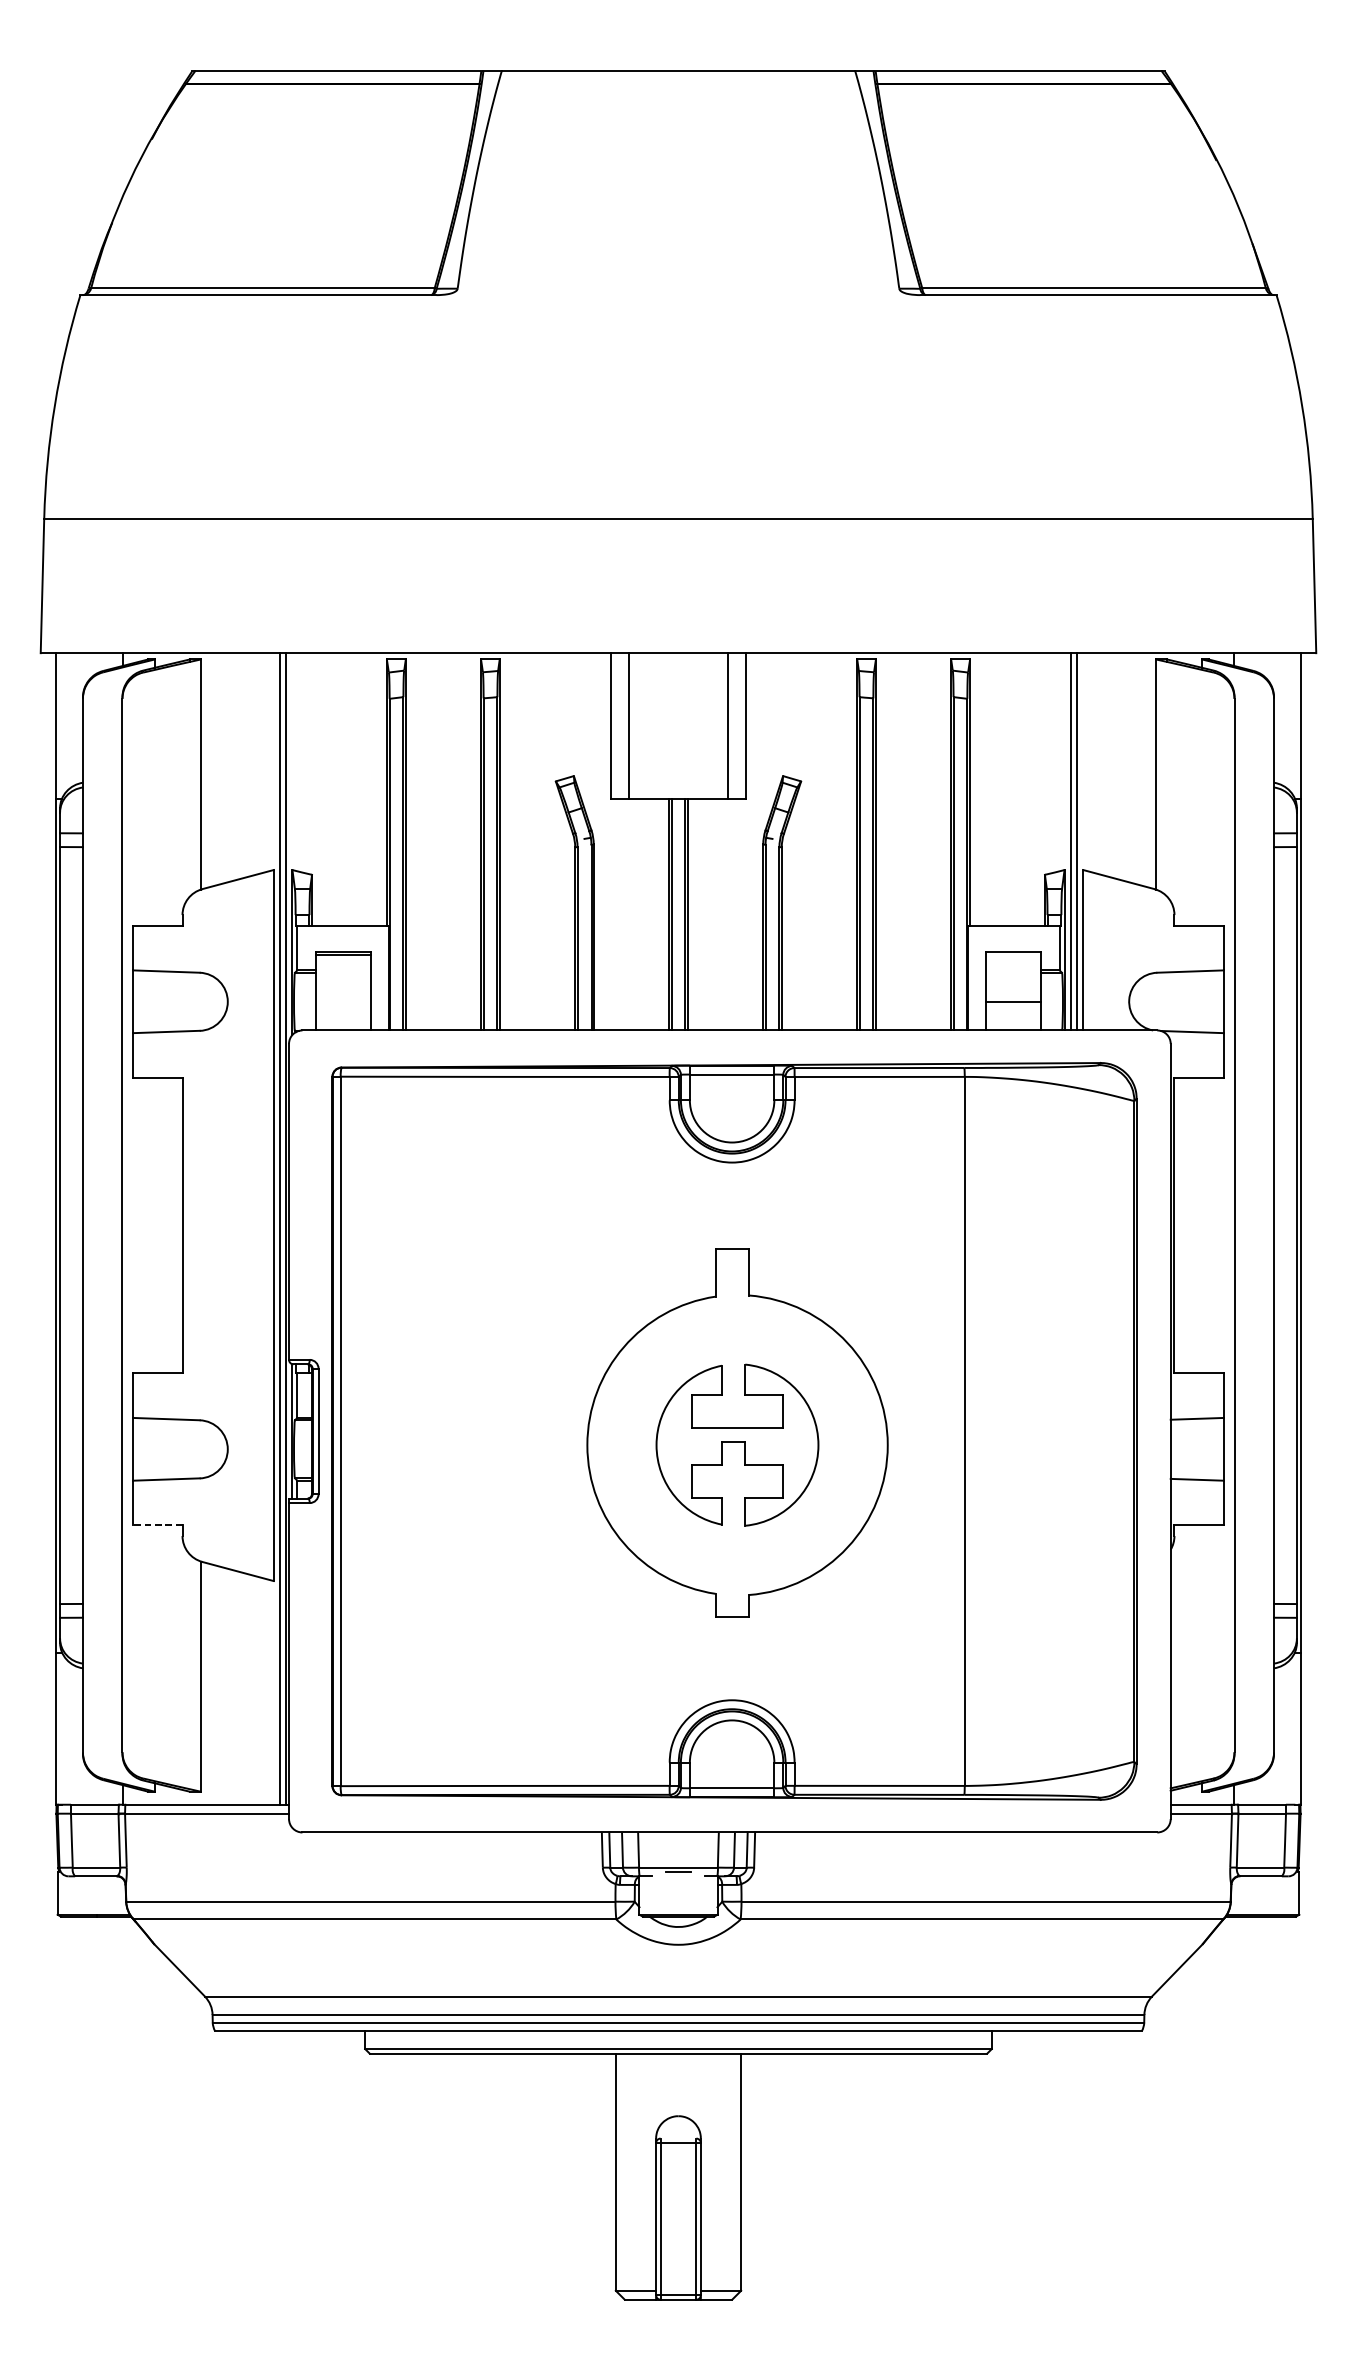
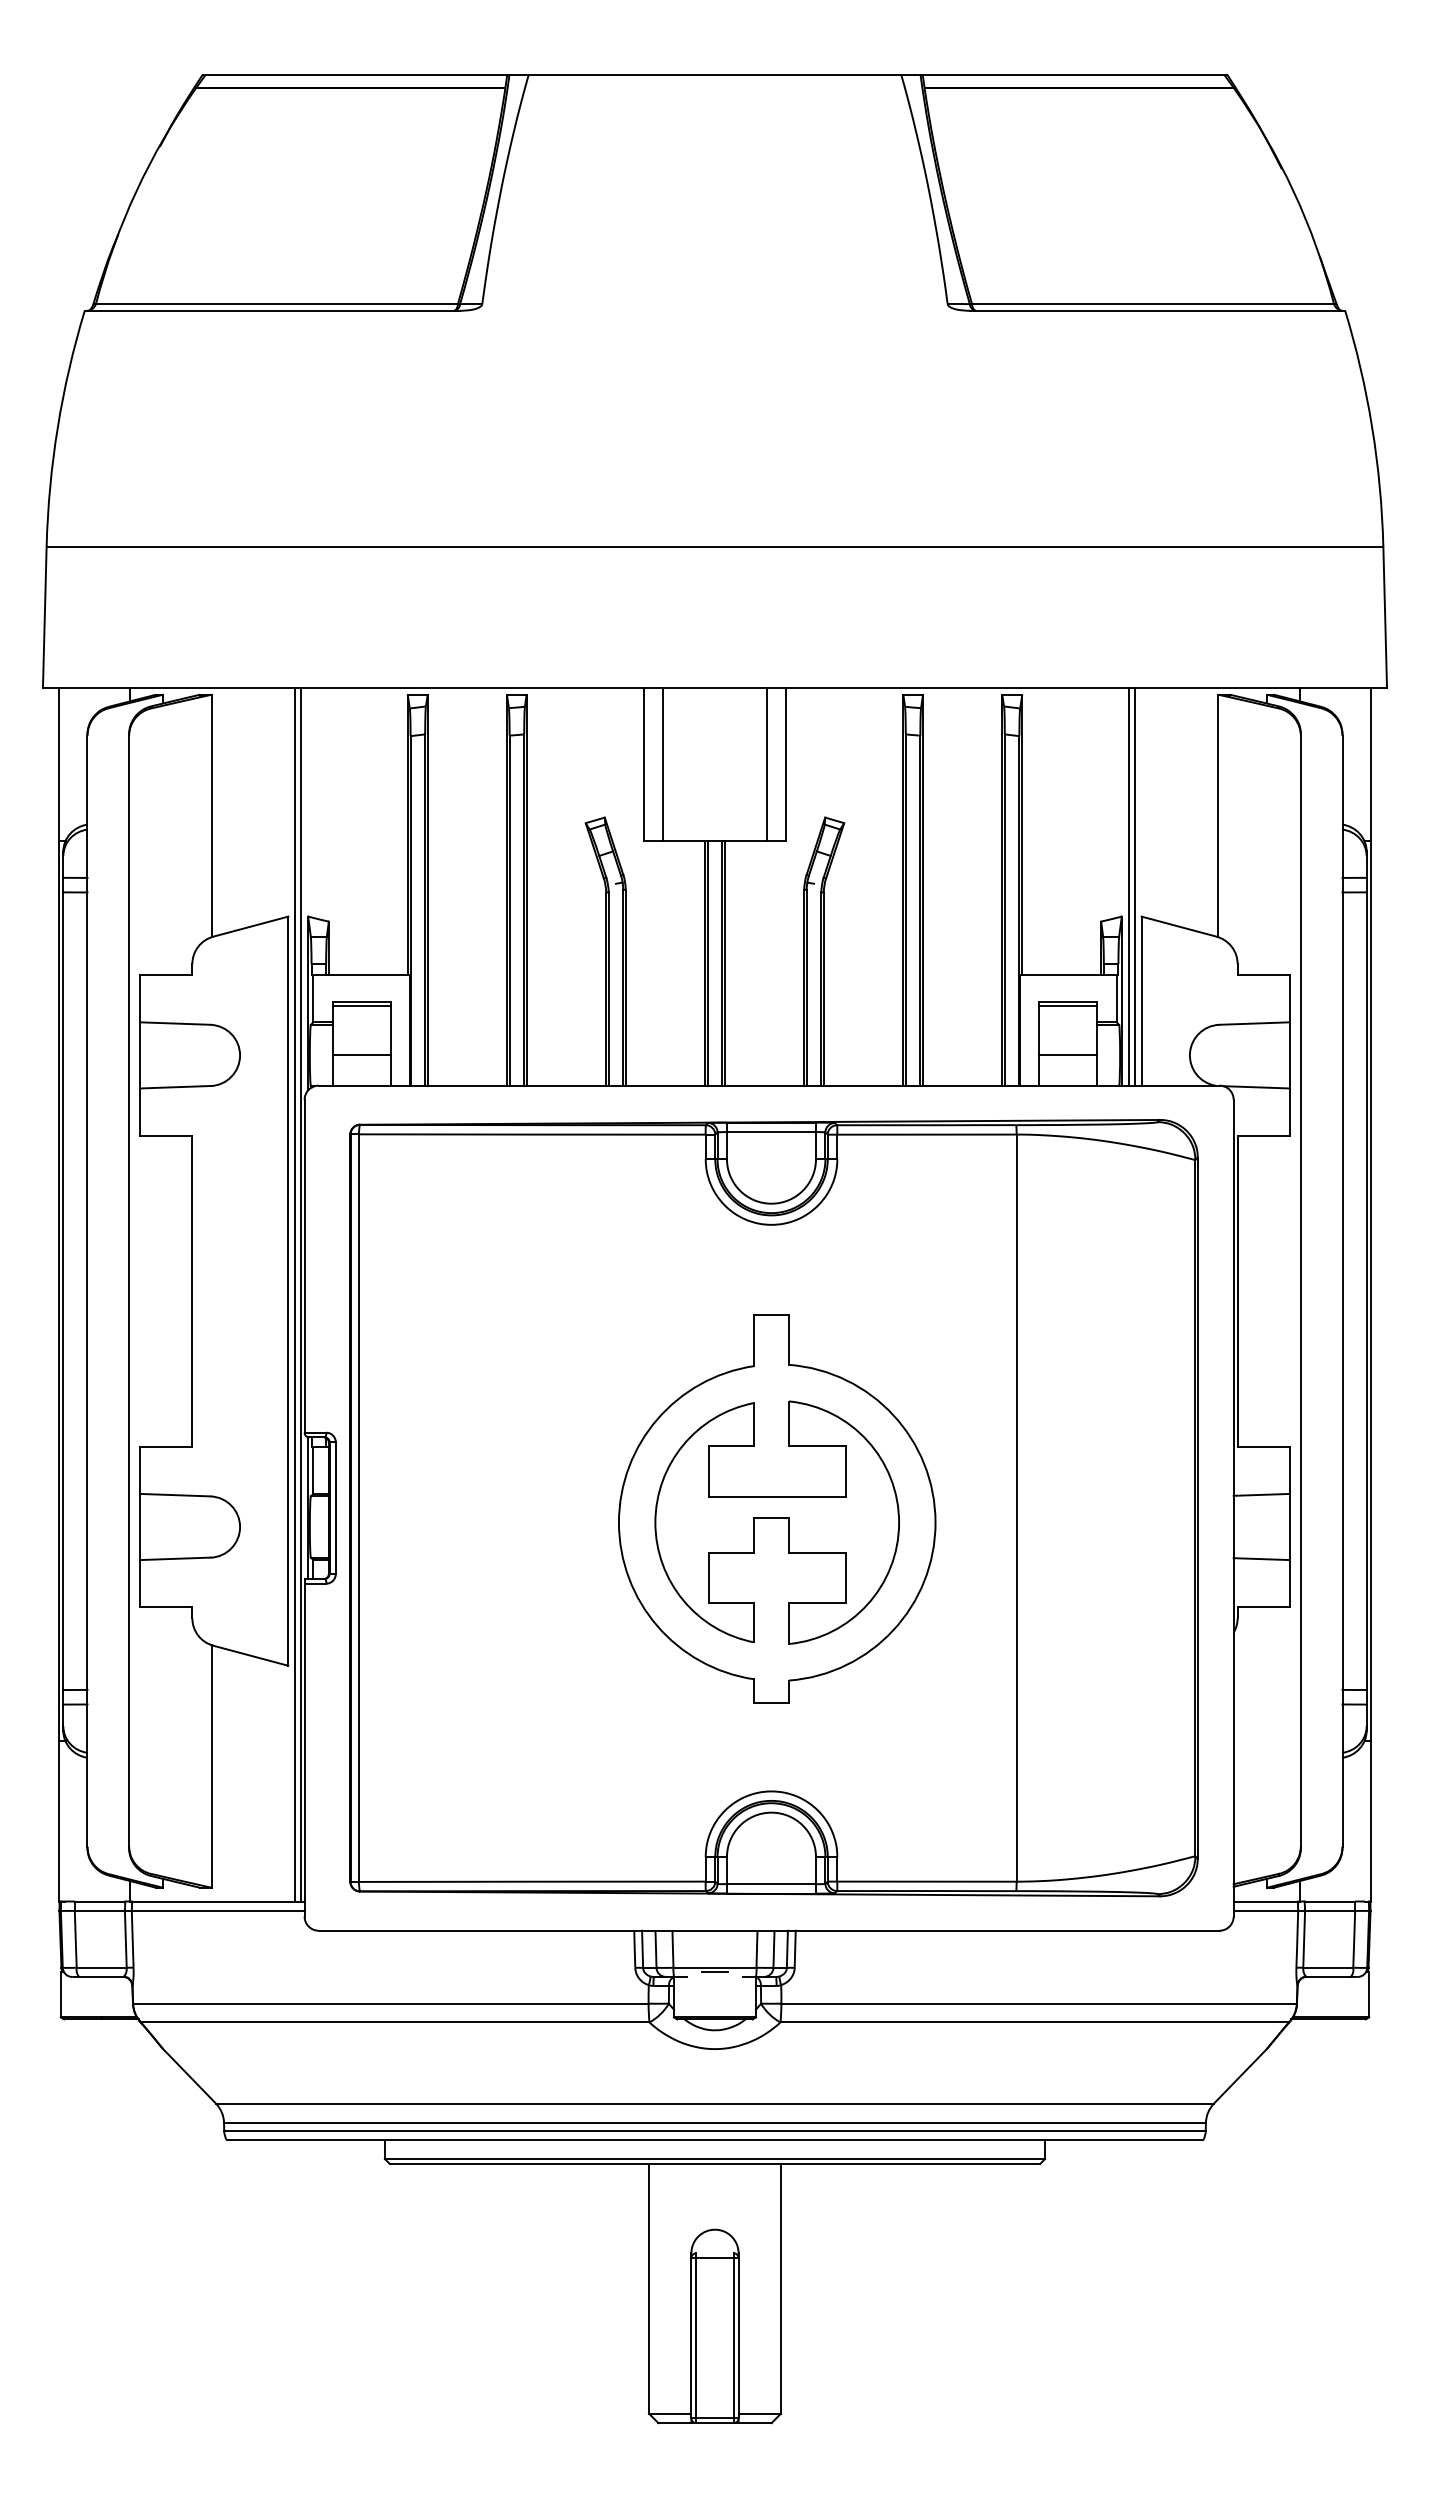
line: (1013, 955) -> (1067, 1006), added
line: (343, 1001) -> (361, 1055), added
part: (736, 1445) -> (776, 1522), size x1.43
line: (157, 1525) -> (166, 1607), dashed -> solid

